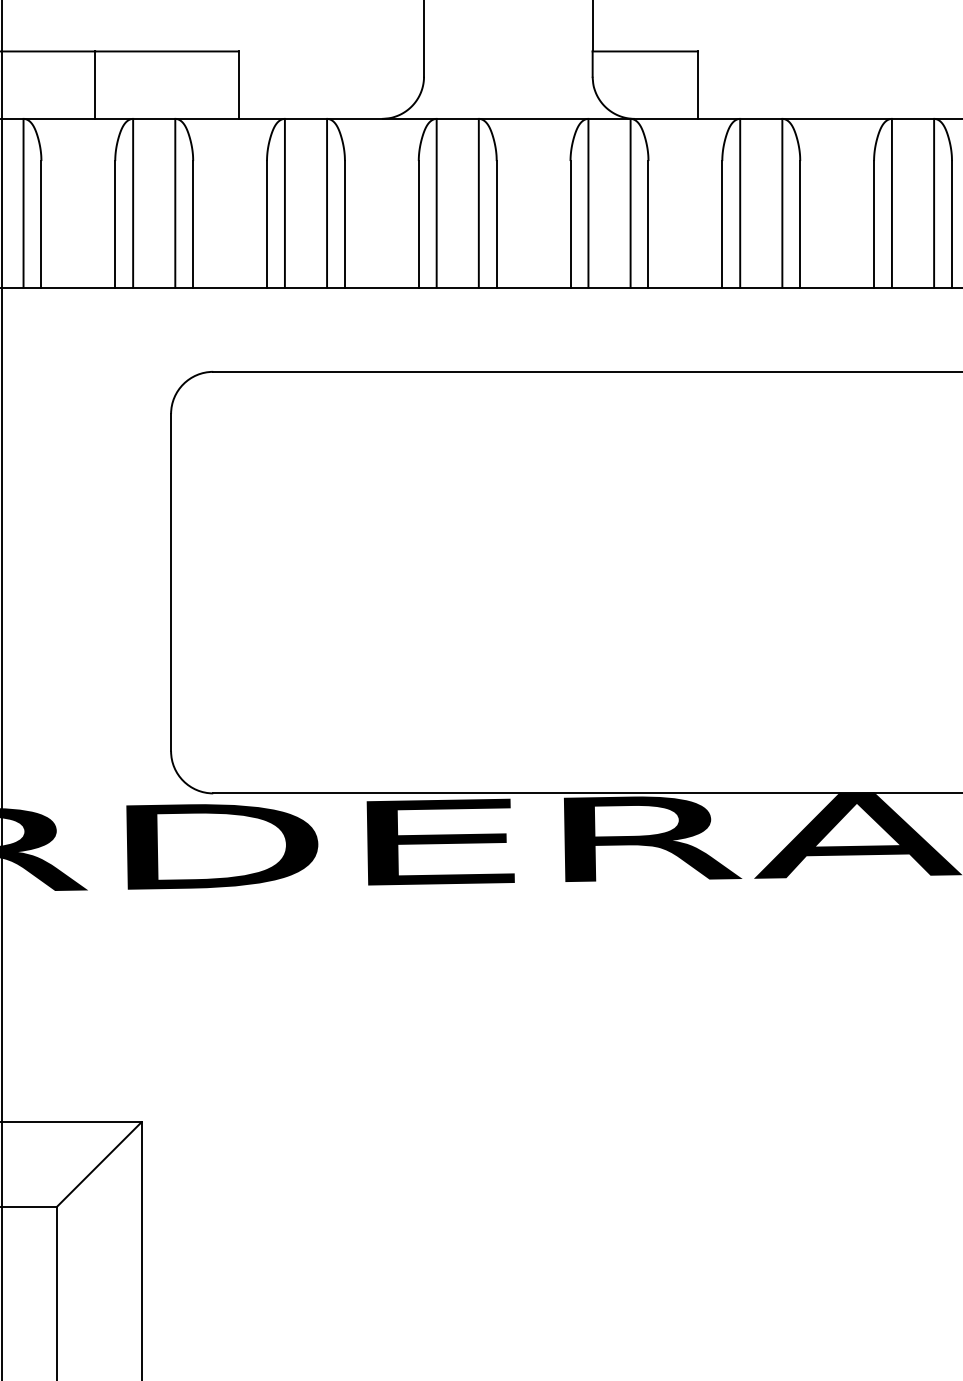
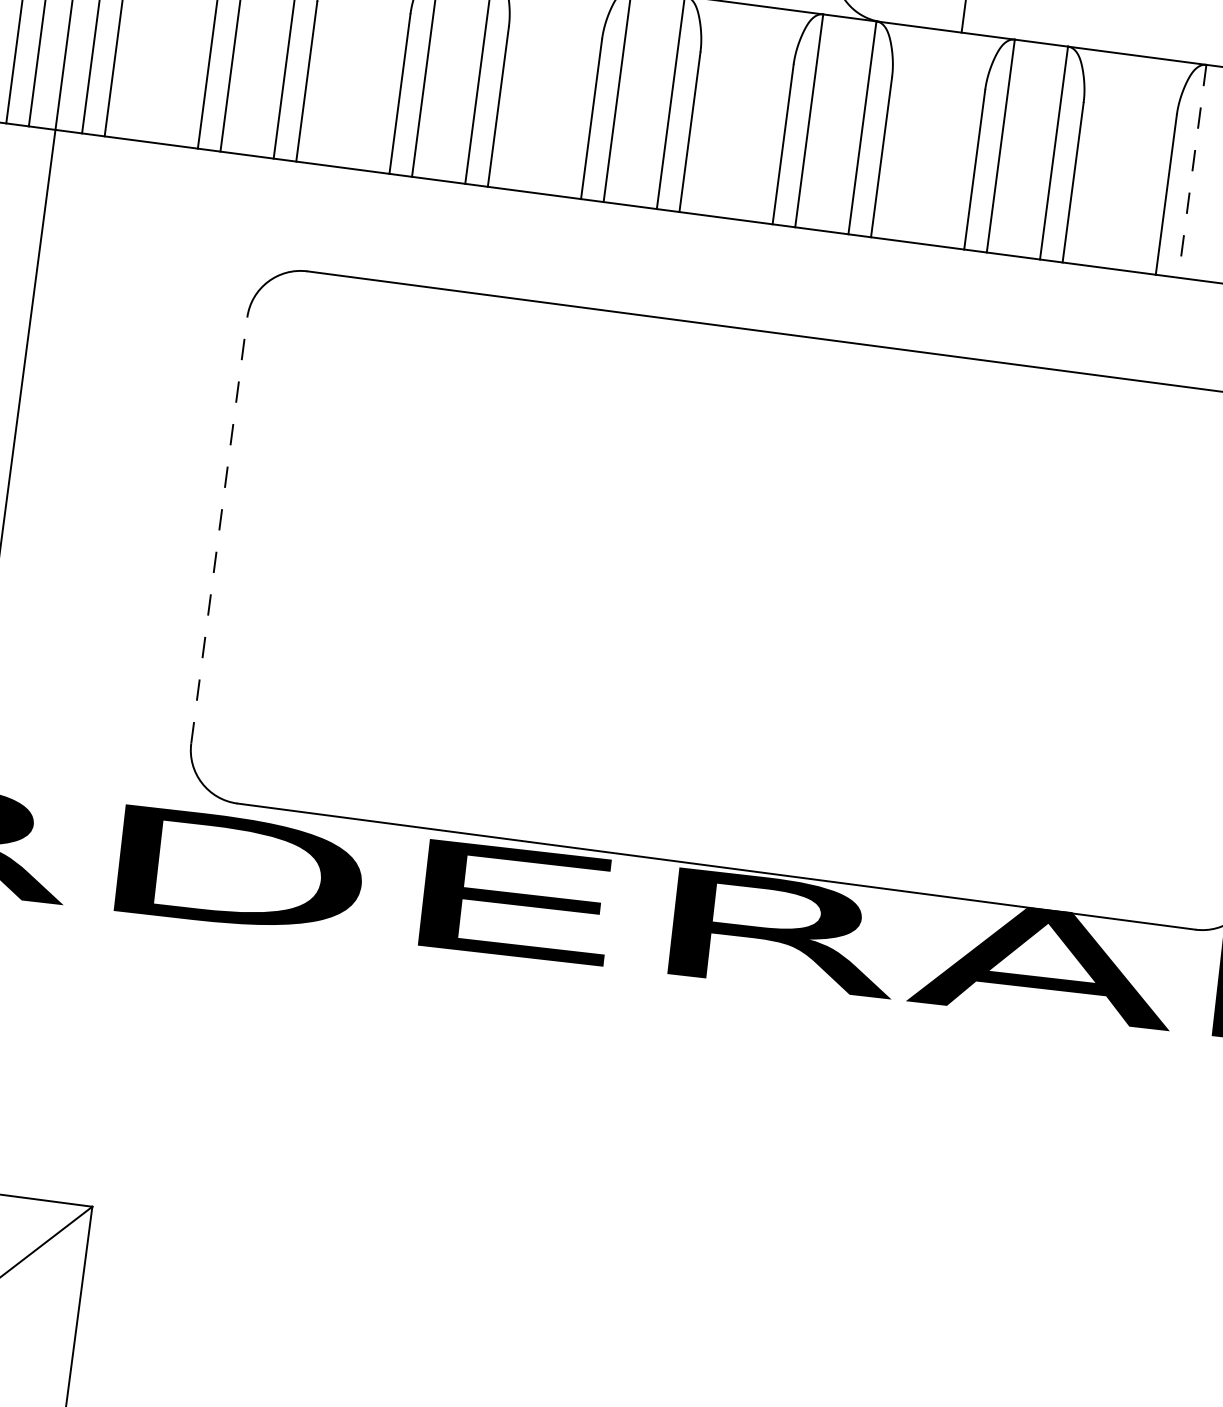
line: (891, 203) -> (1191, 171), solid -> dashed
line: (171, 582) -> (219, 530), solid -> dashed

